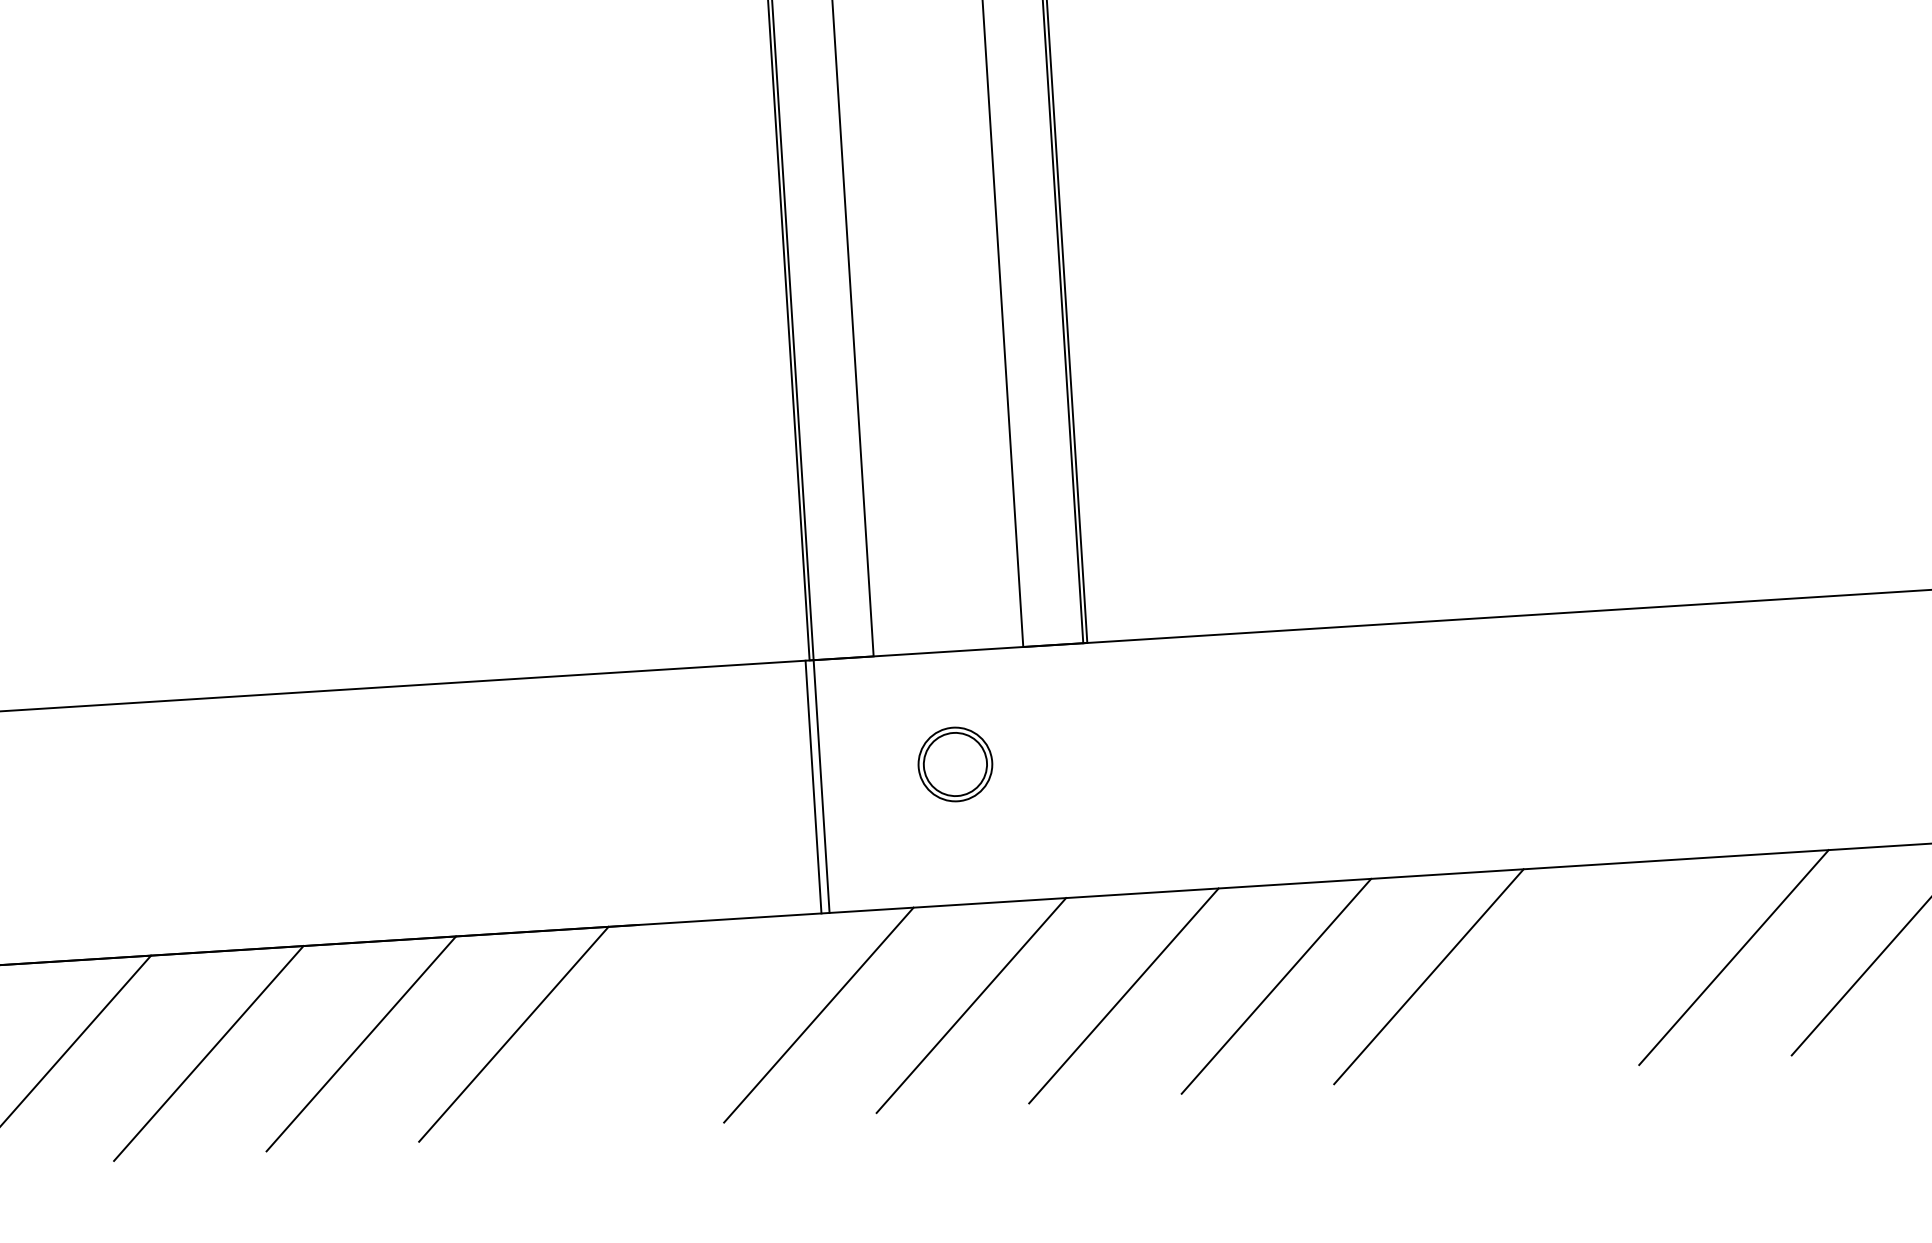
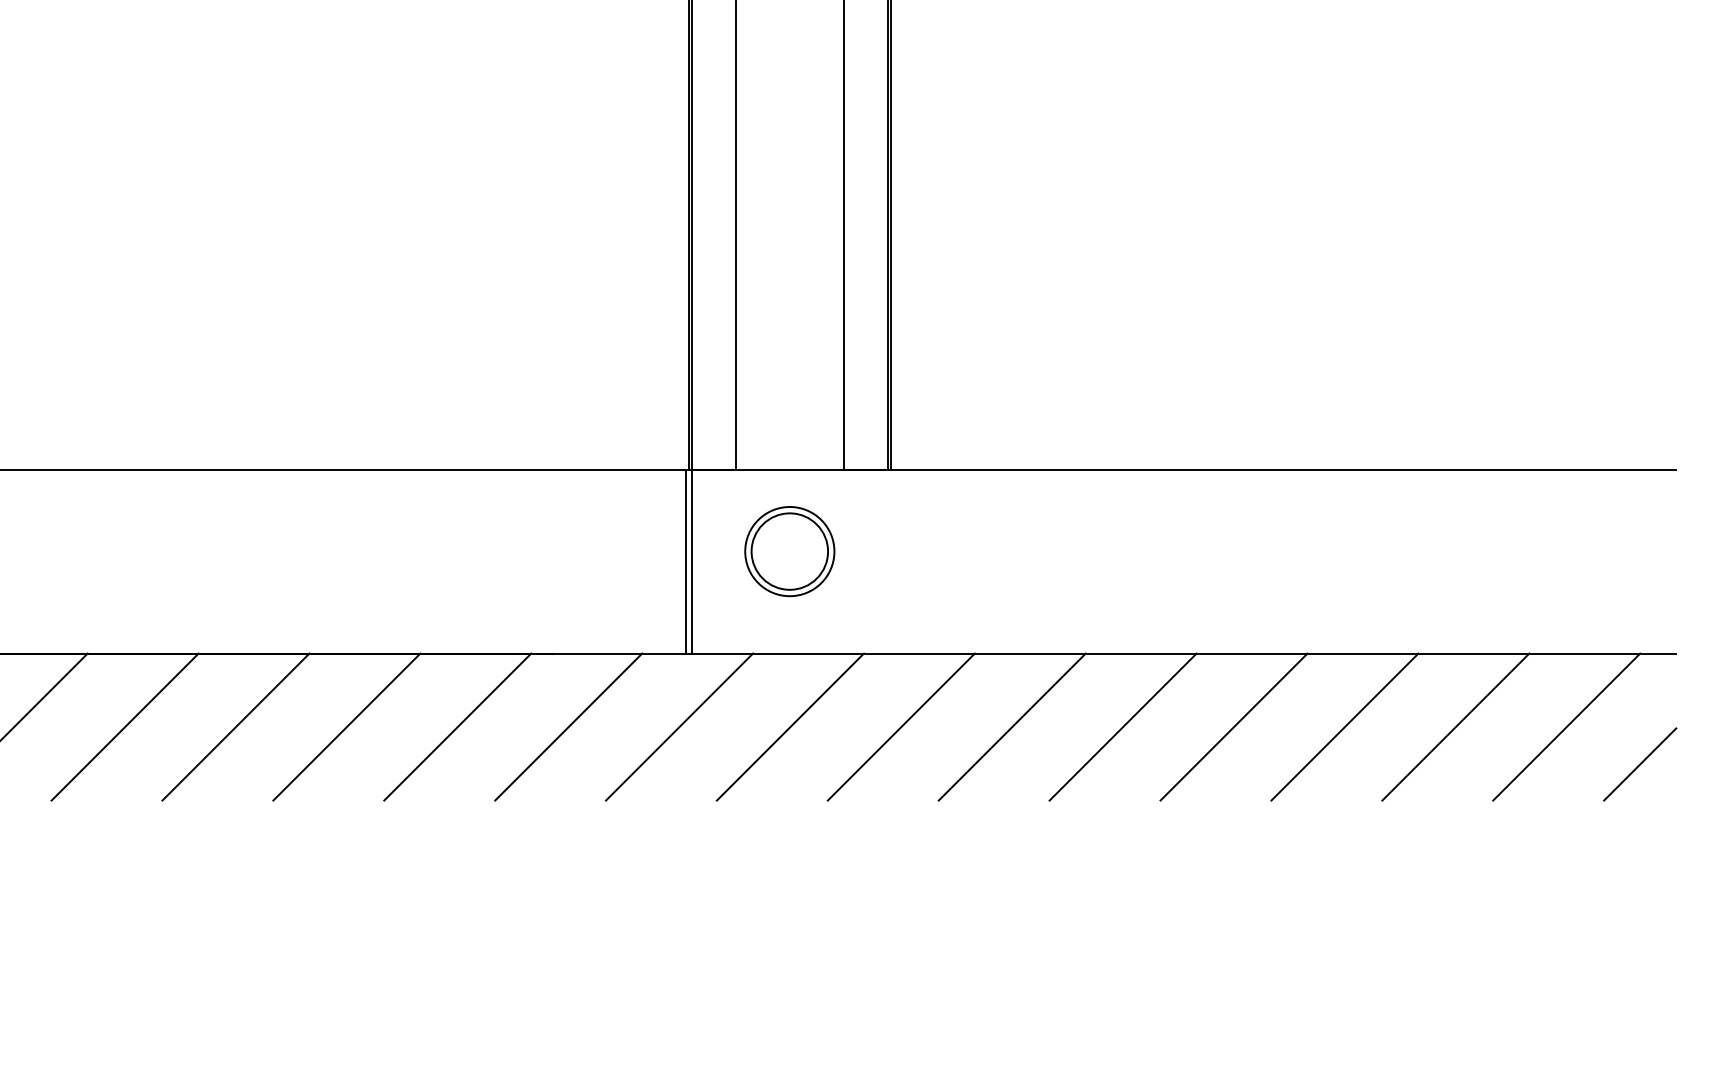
part: (954, 764) -> (789, 551), size x1.67
line: (1580, 966) -> (1233, 726), added
line: (666, 1023) -> (568, 726), added

